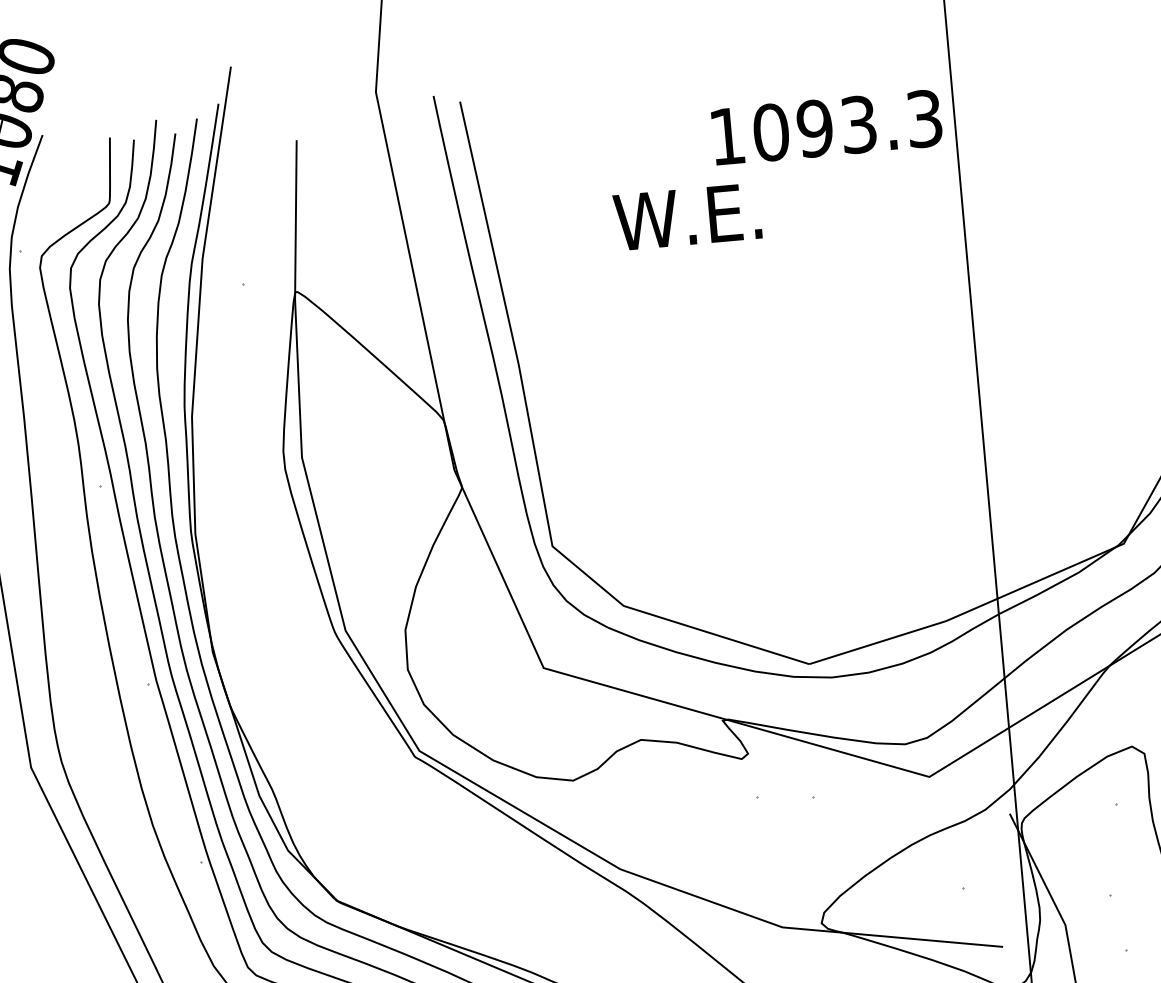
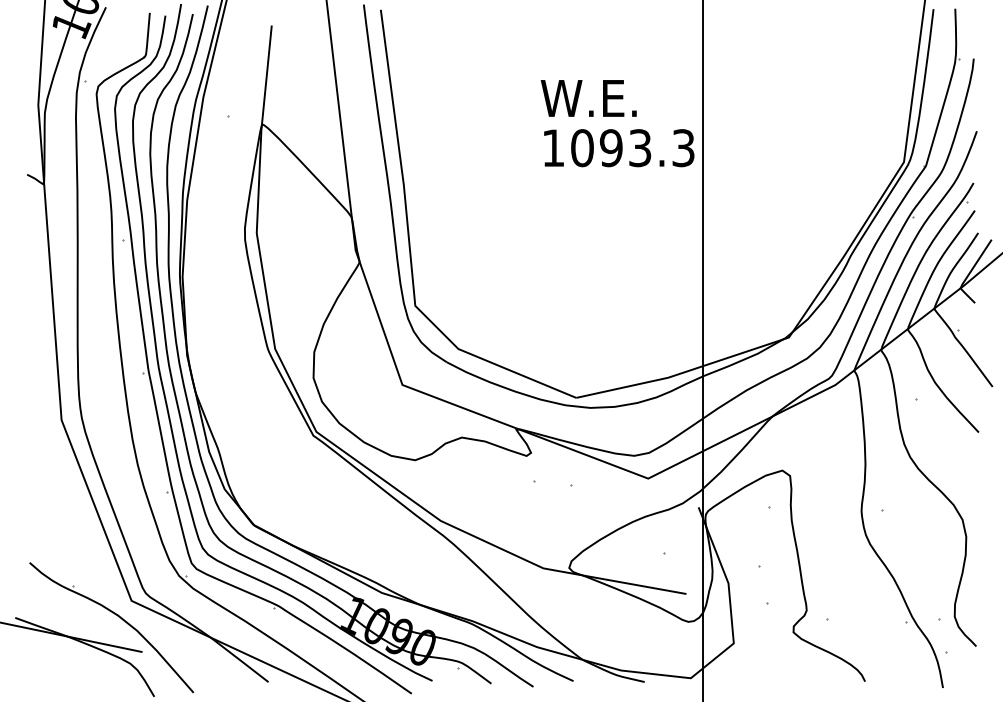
text: (827, 128) -> (619, 148), moved
text: (687, 217) -> (588, 98), moved

